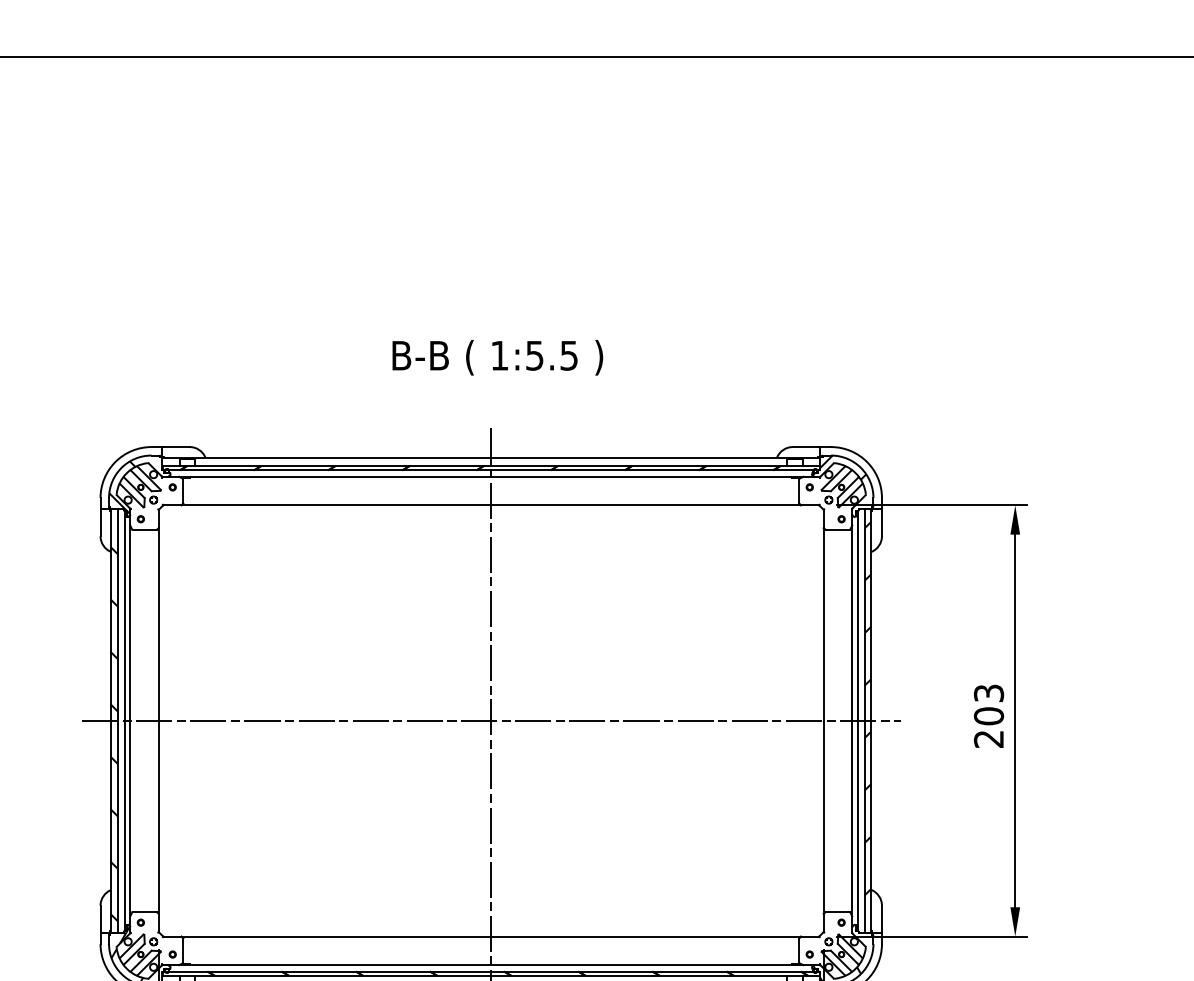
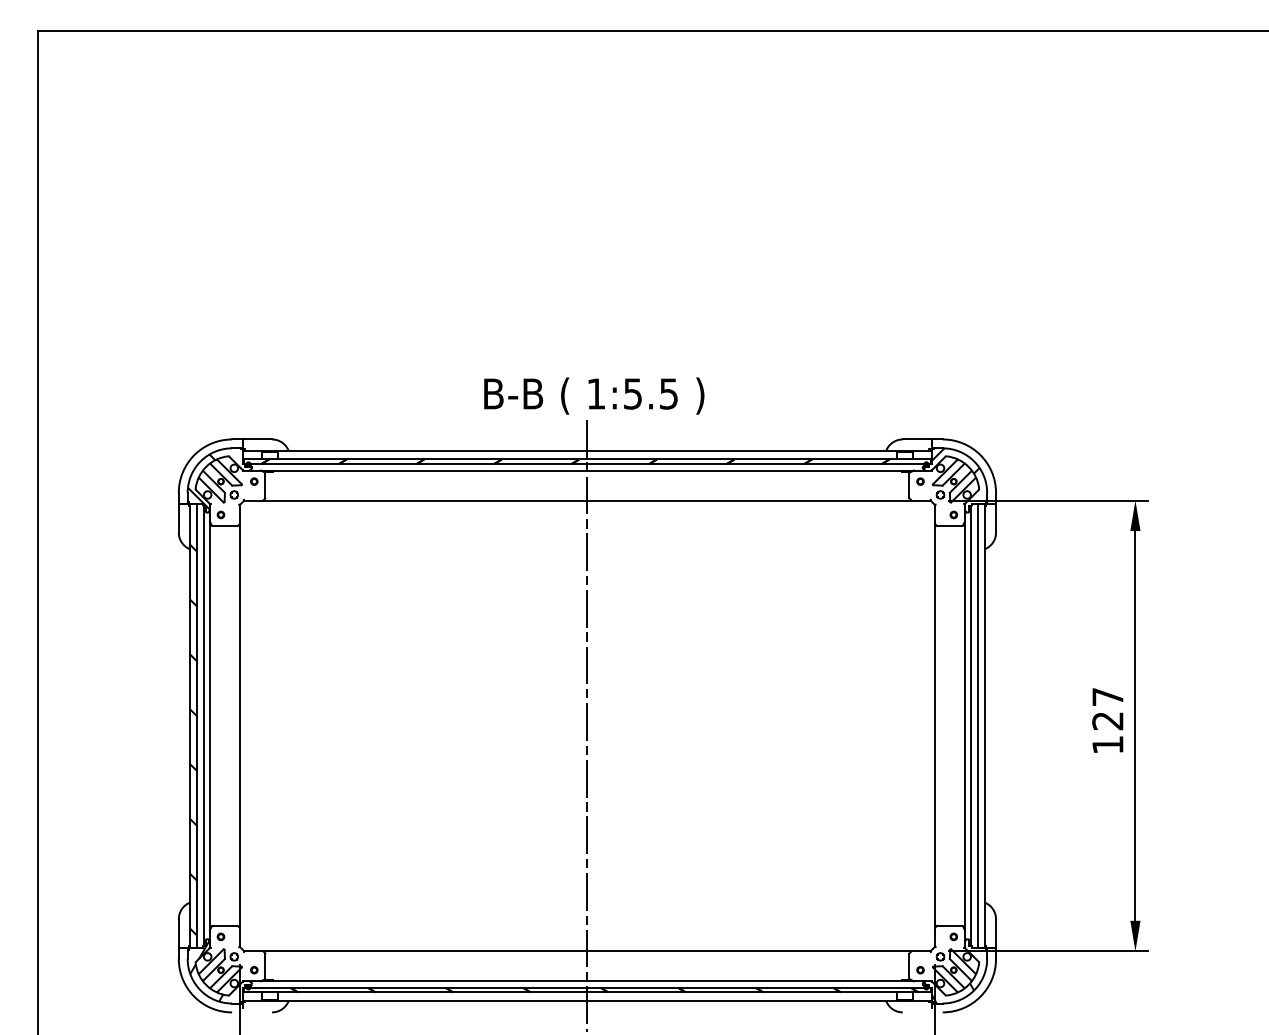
text: (498, 357) -> (594, 395), moved
hatch: (868, 708) -> (981, 712), removed
text: (988, 716) -> (1107, 721), 203 -> 127
line: (491, 720) -> (587, 725), removed

